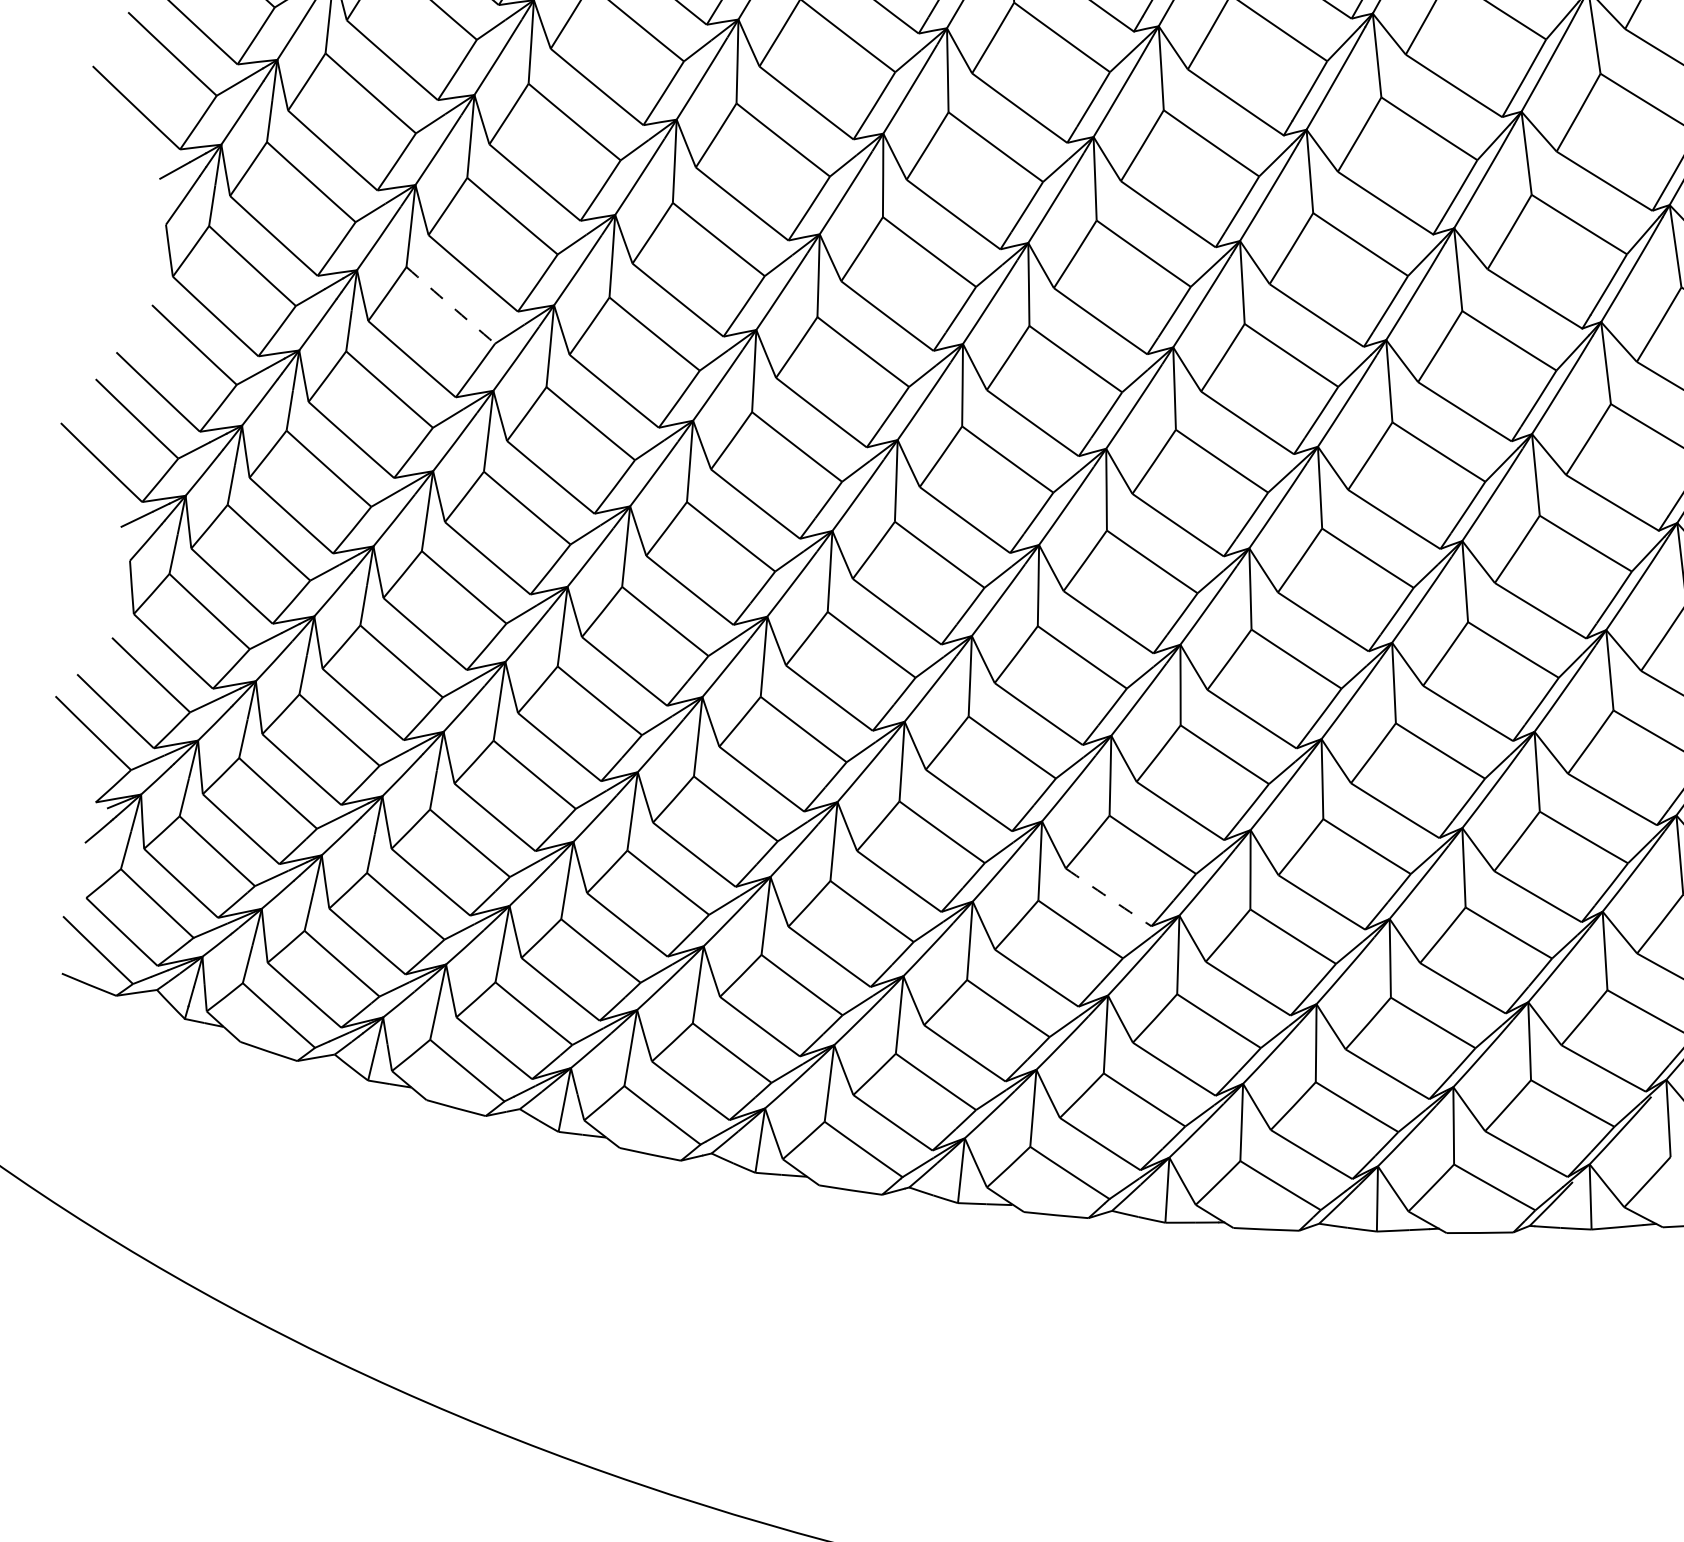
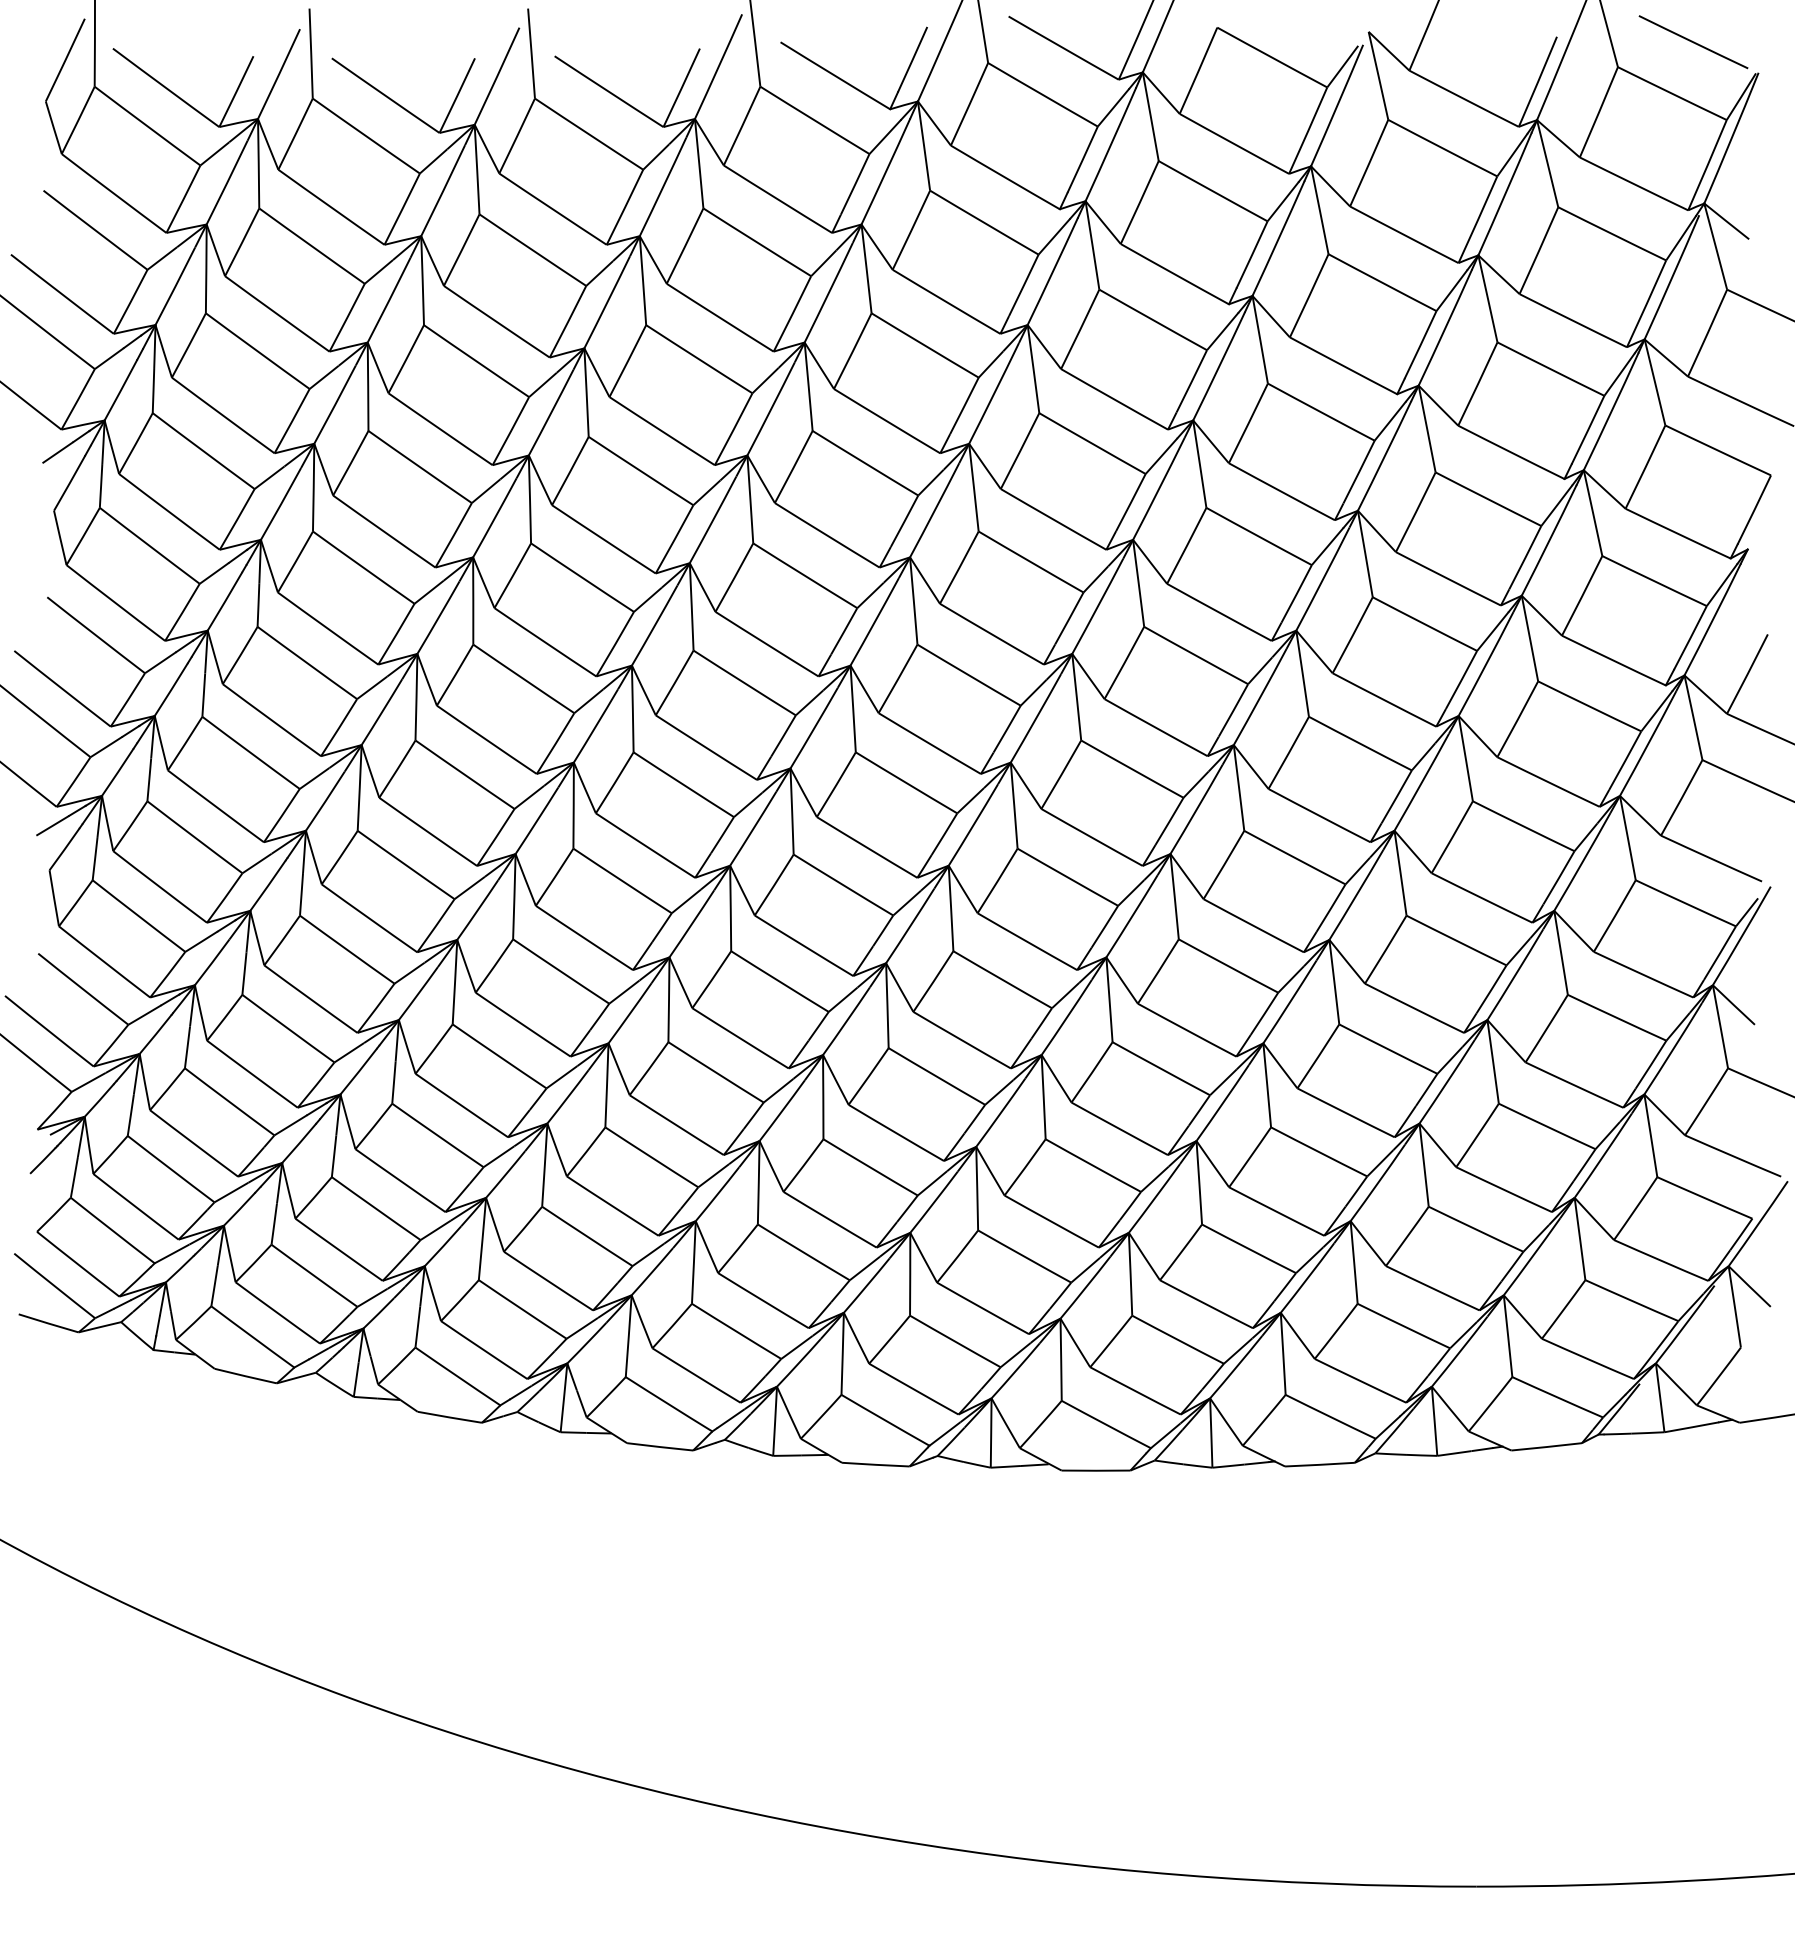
arc: (450, 305) -> (363, 567), dashed -> solid
arc: (1108, 898) -> (1119, 1129), dashed -> solid

